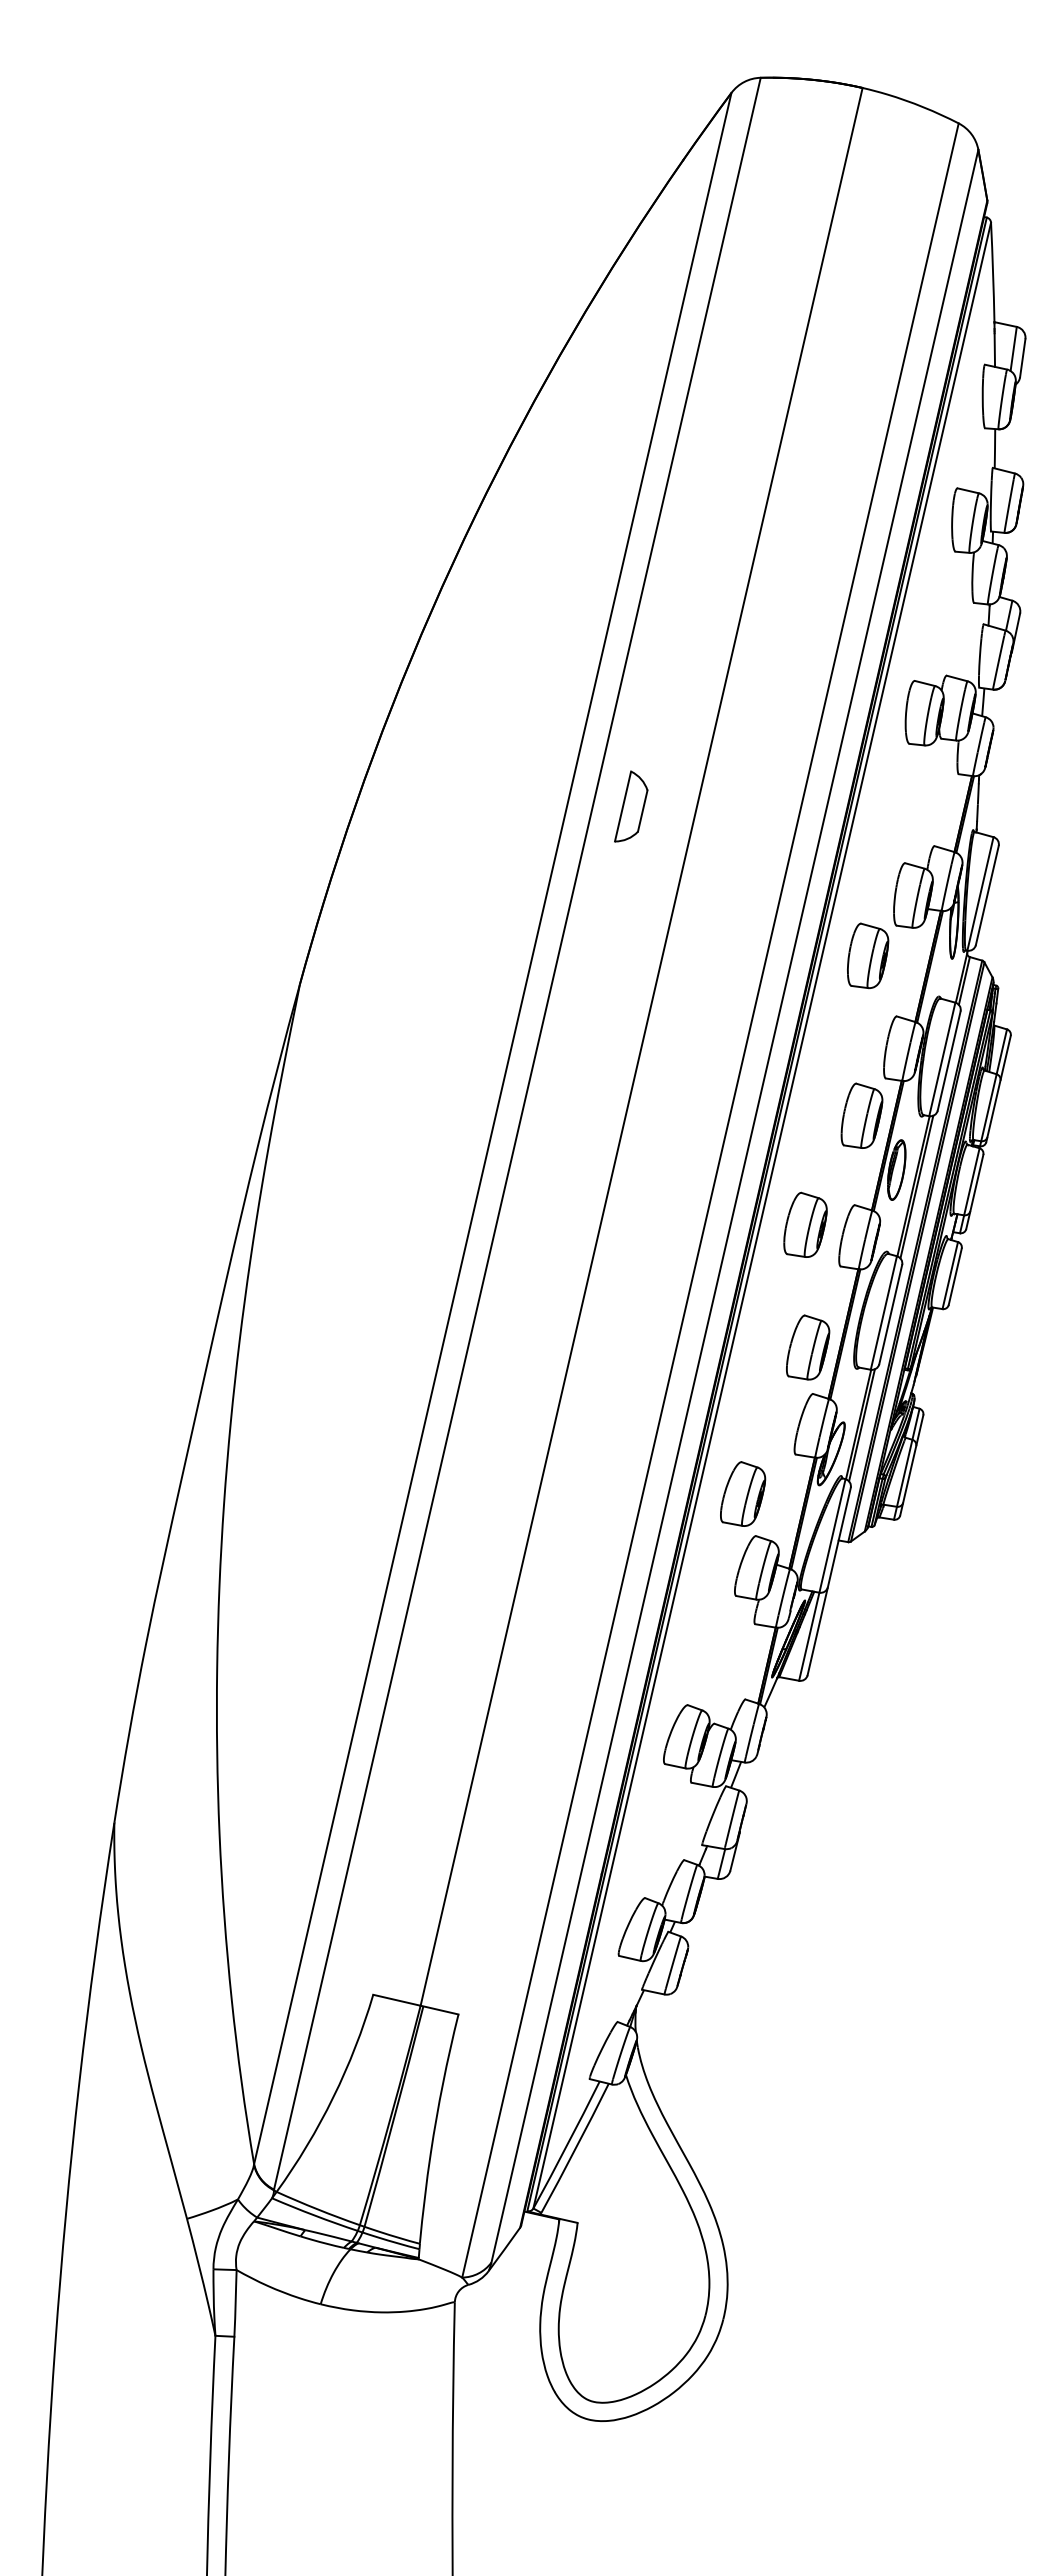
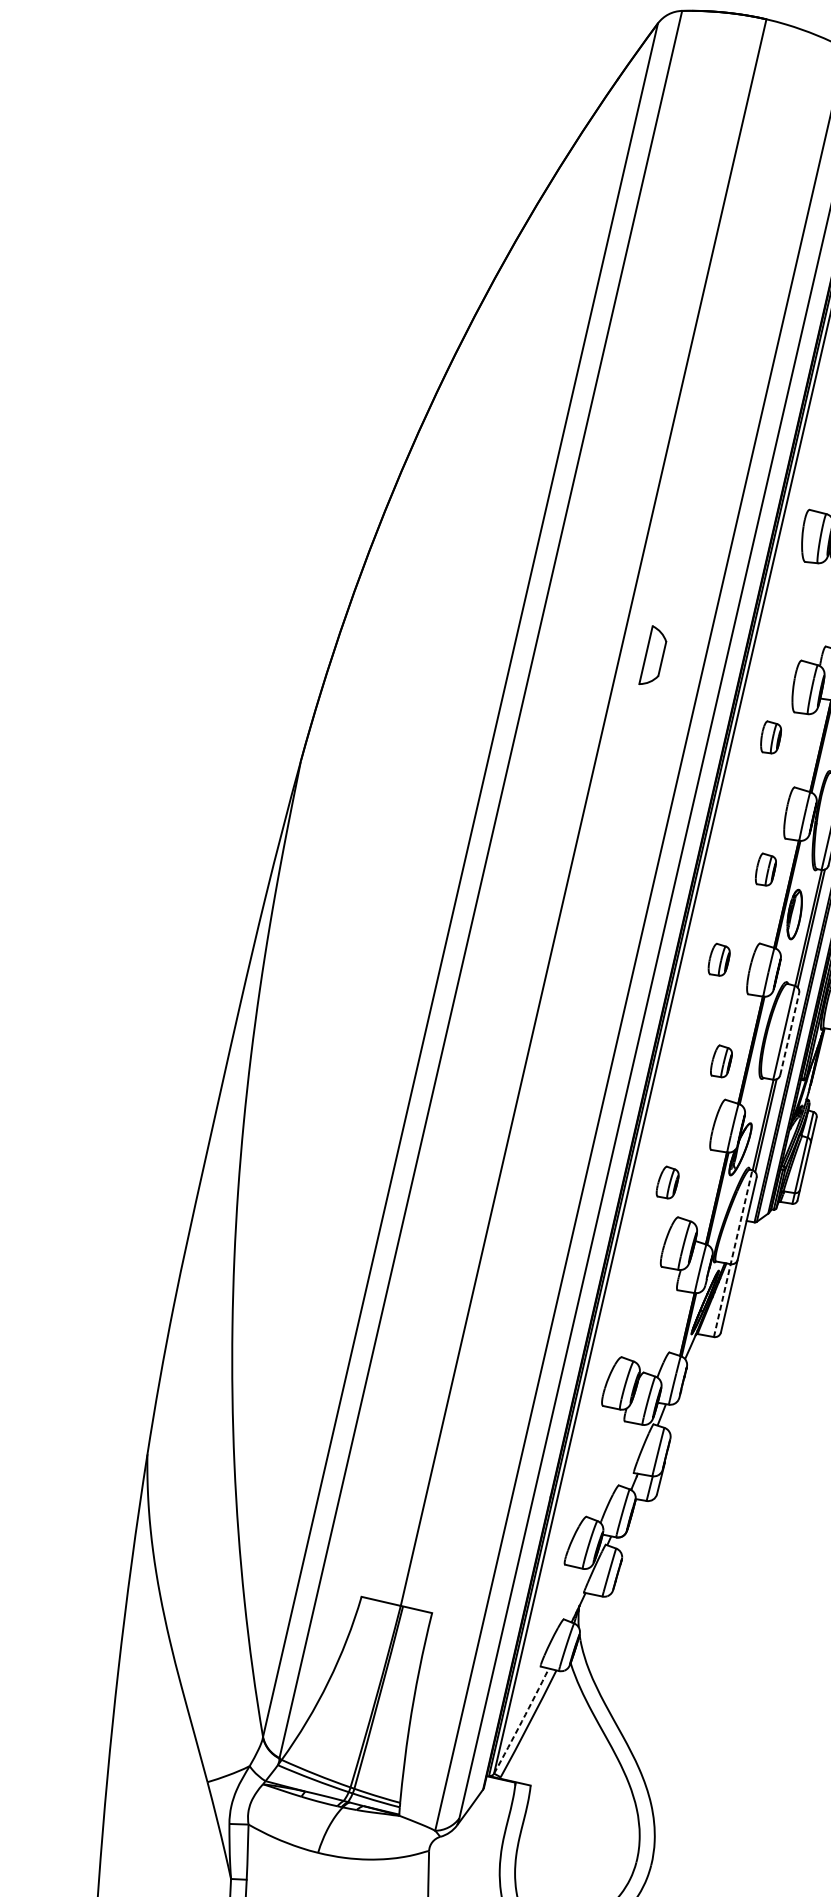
part: (631, 806) -> (653, 655), moved
part: (868, 955) -> (771, 737), size x0.6
part: (861, 1115) -> (765, 869), size x0.6
part: (805, 1224) -> (719, 959), size x0.6
line: (890, 1314) -> (789, 1034), solid -> dashed
part: (808, 1347) -> (721, 1061), size x0.6
part: (743, 1493) -> (667, 1182), size x0.6
line: (822, 1579) -> (733, 1253), solid -> dashed
arc: (567, 2145) -> (522, 1721), solid -> dashed

